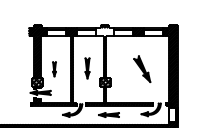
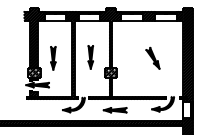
hatch: (104, 32) -> (110, 16), added
part: (54, 69) -> (53, 58), size x1.43
part: (142, 69) -> (153, 58), size x0.71

